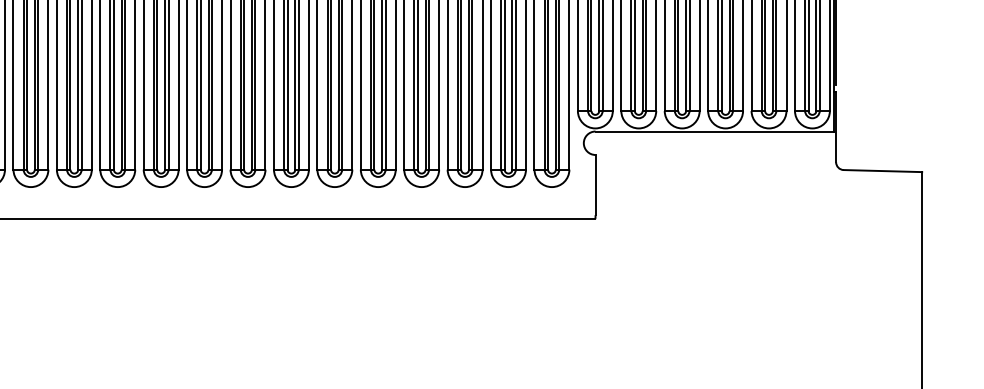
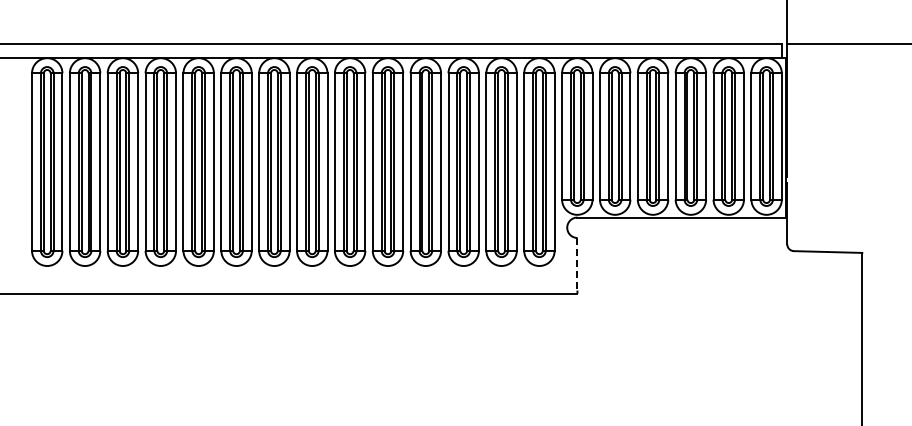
line: (595, 185) -> (577, 264), solid -> dashed

